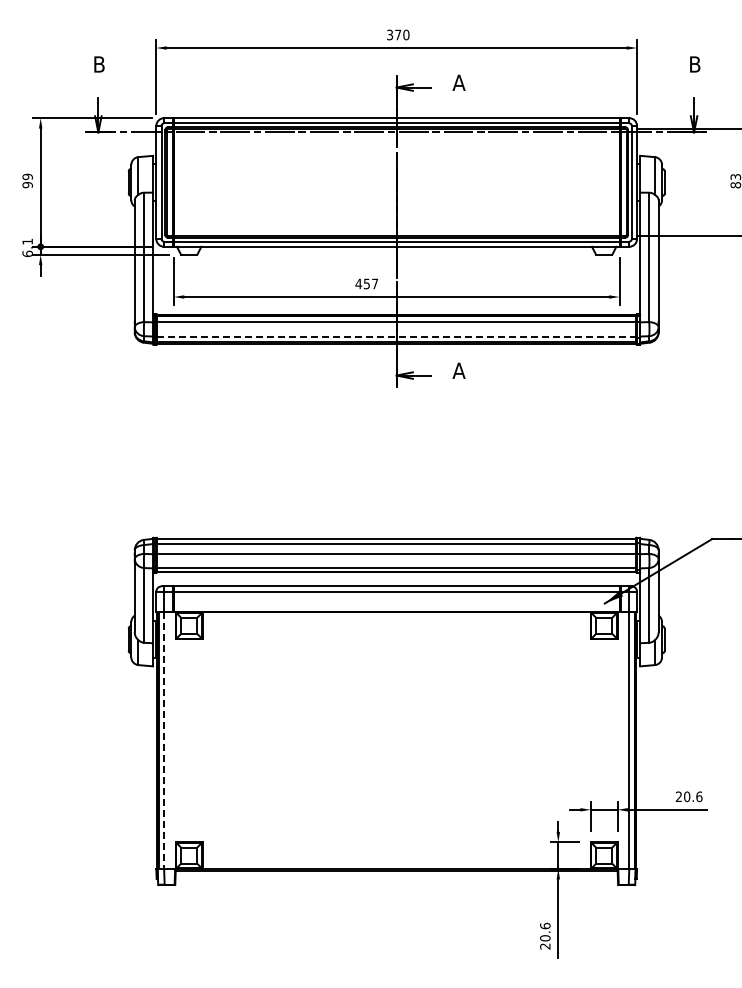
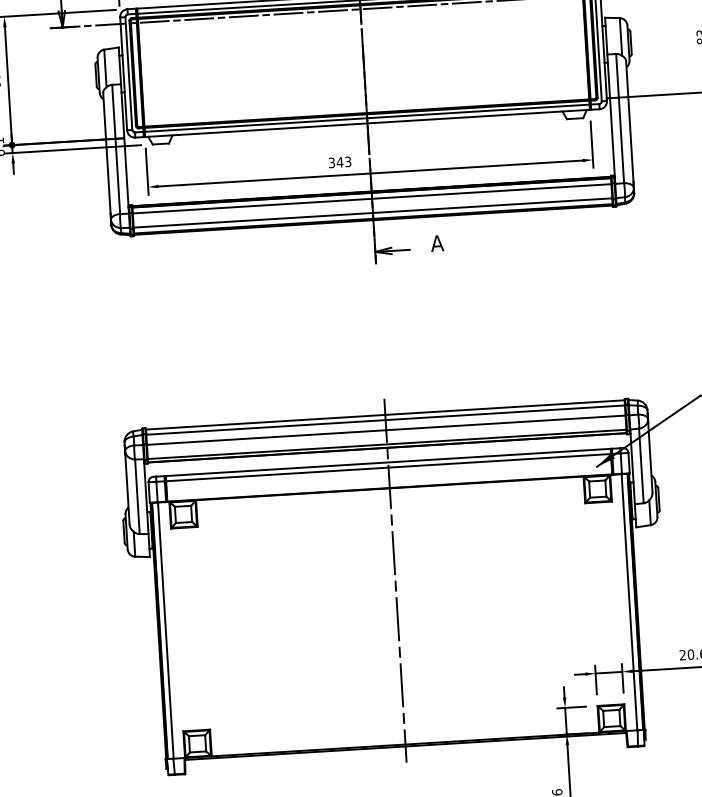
text: (366, 283) -> (339, 161), 457 -> 343
line: (396, 336) -> (372, 212), dashed -> solid
line: (396, 704) -> (395, 580), added
line: (164, 741) -> (165, 631), dashed -> solid

